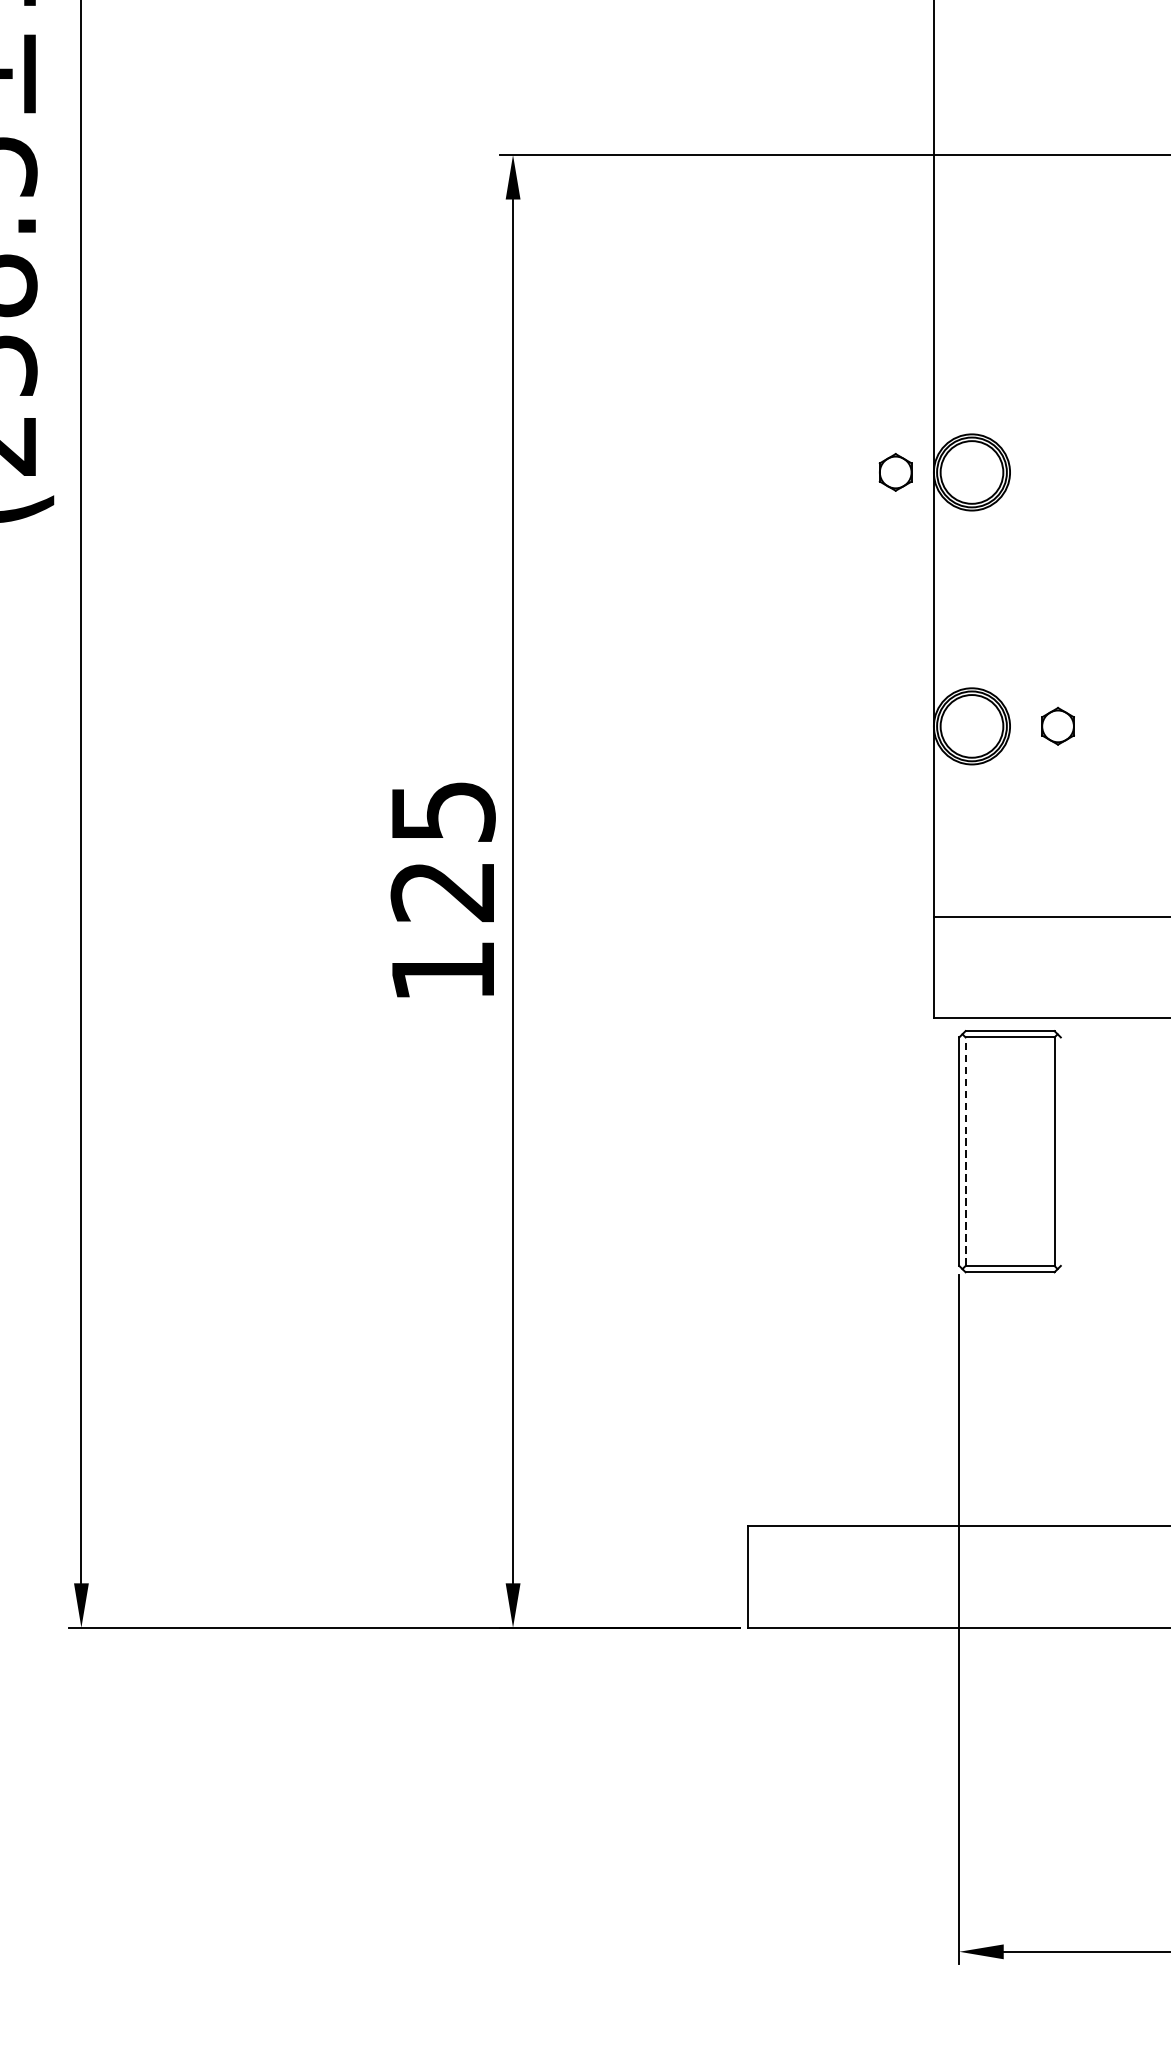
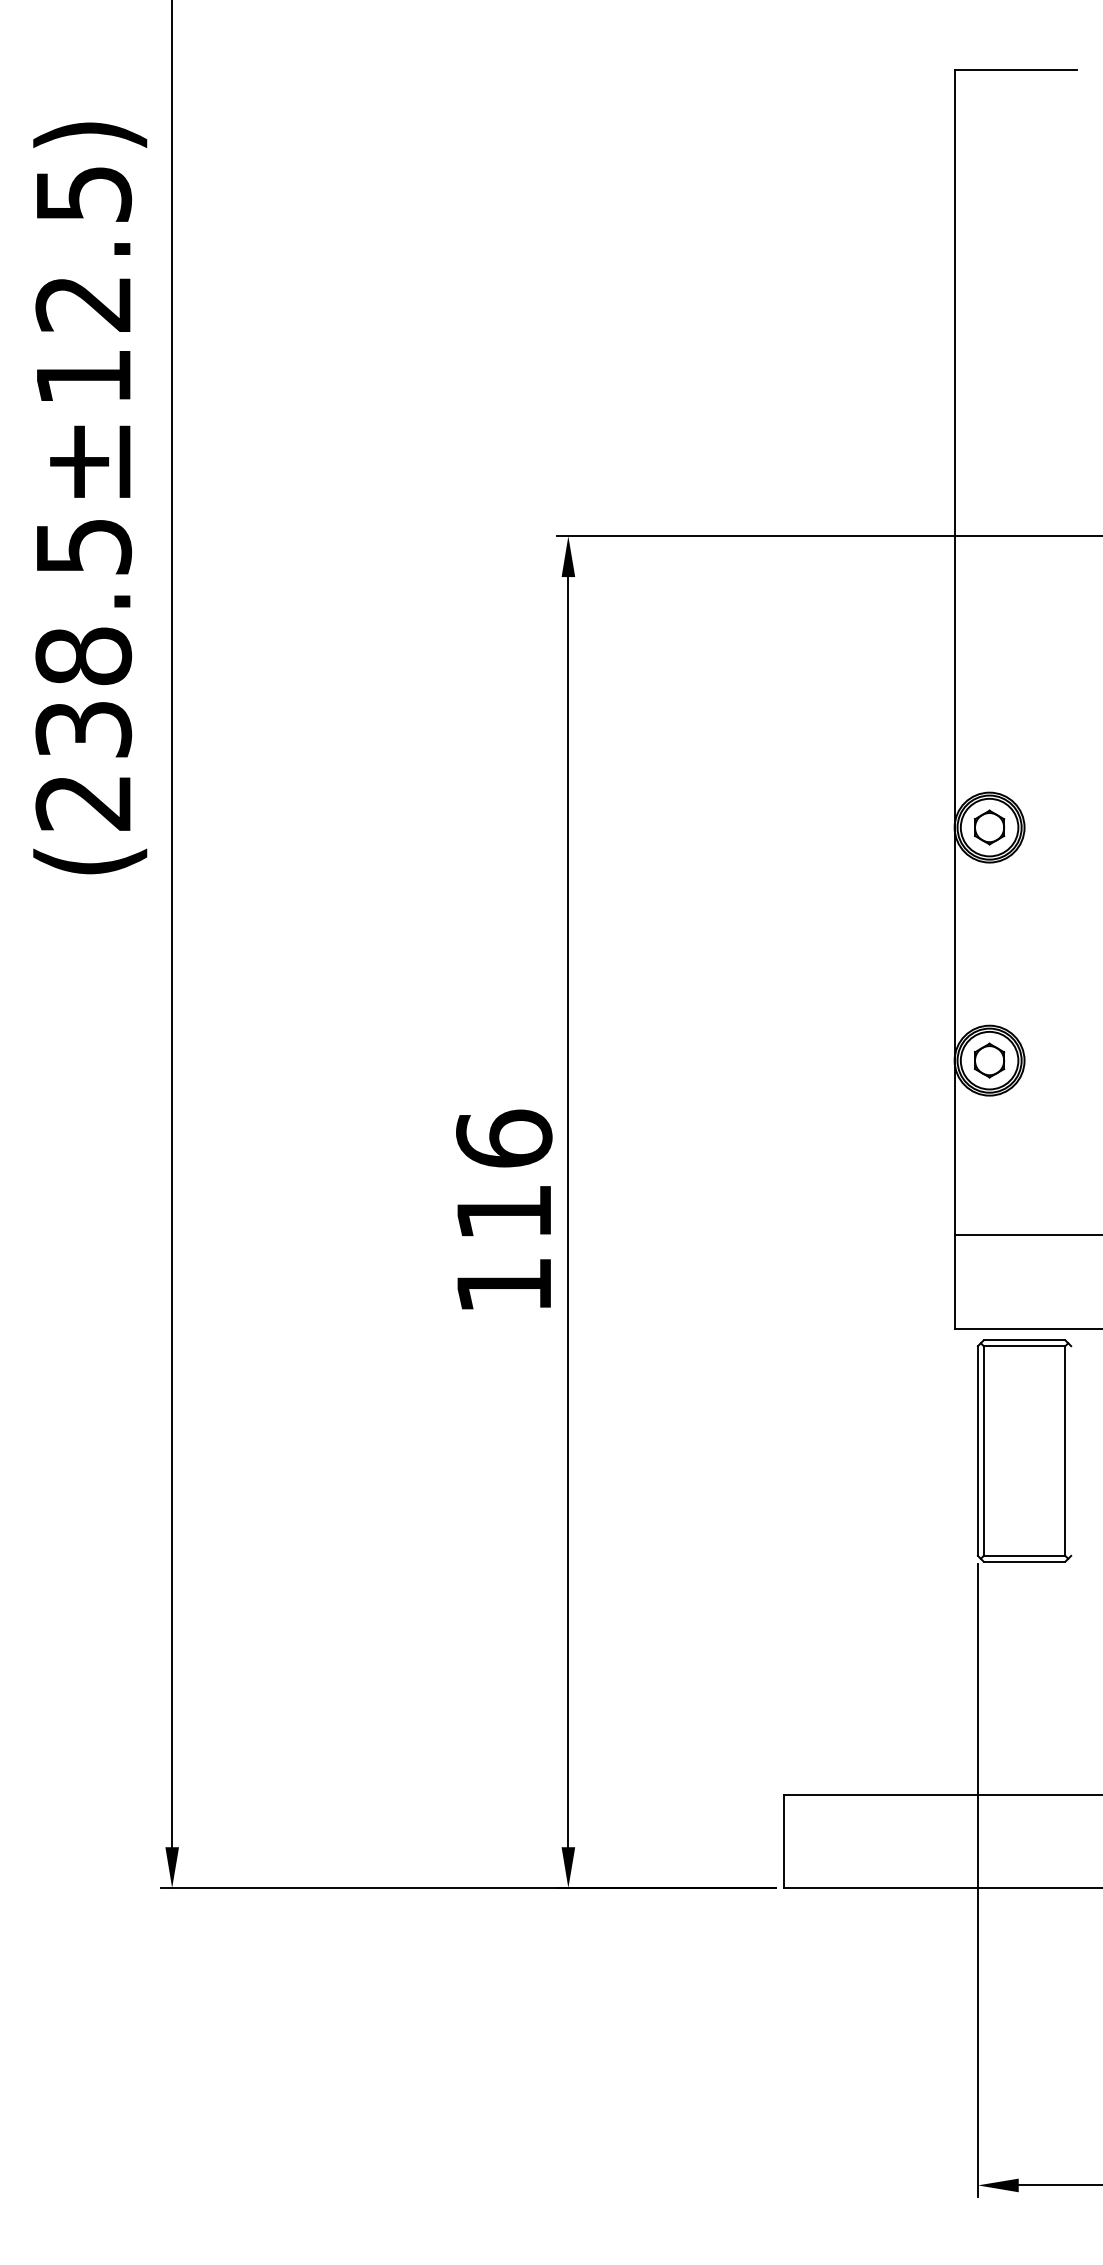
part: (895, 472) -> (989, 827), moved
part: (1057, 726) -> (989, 1060), moved
text: (443, 850) -> (504, 1174), 125 -> 116
line: (965, 1152) -> (983, 1451), dashed -> solid

